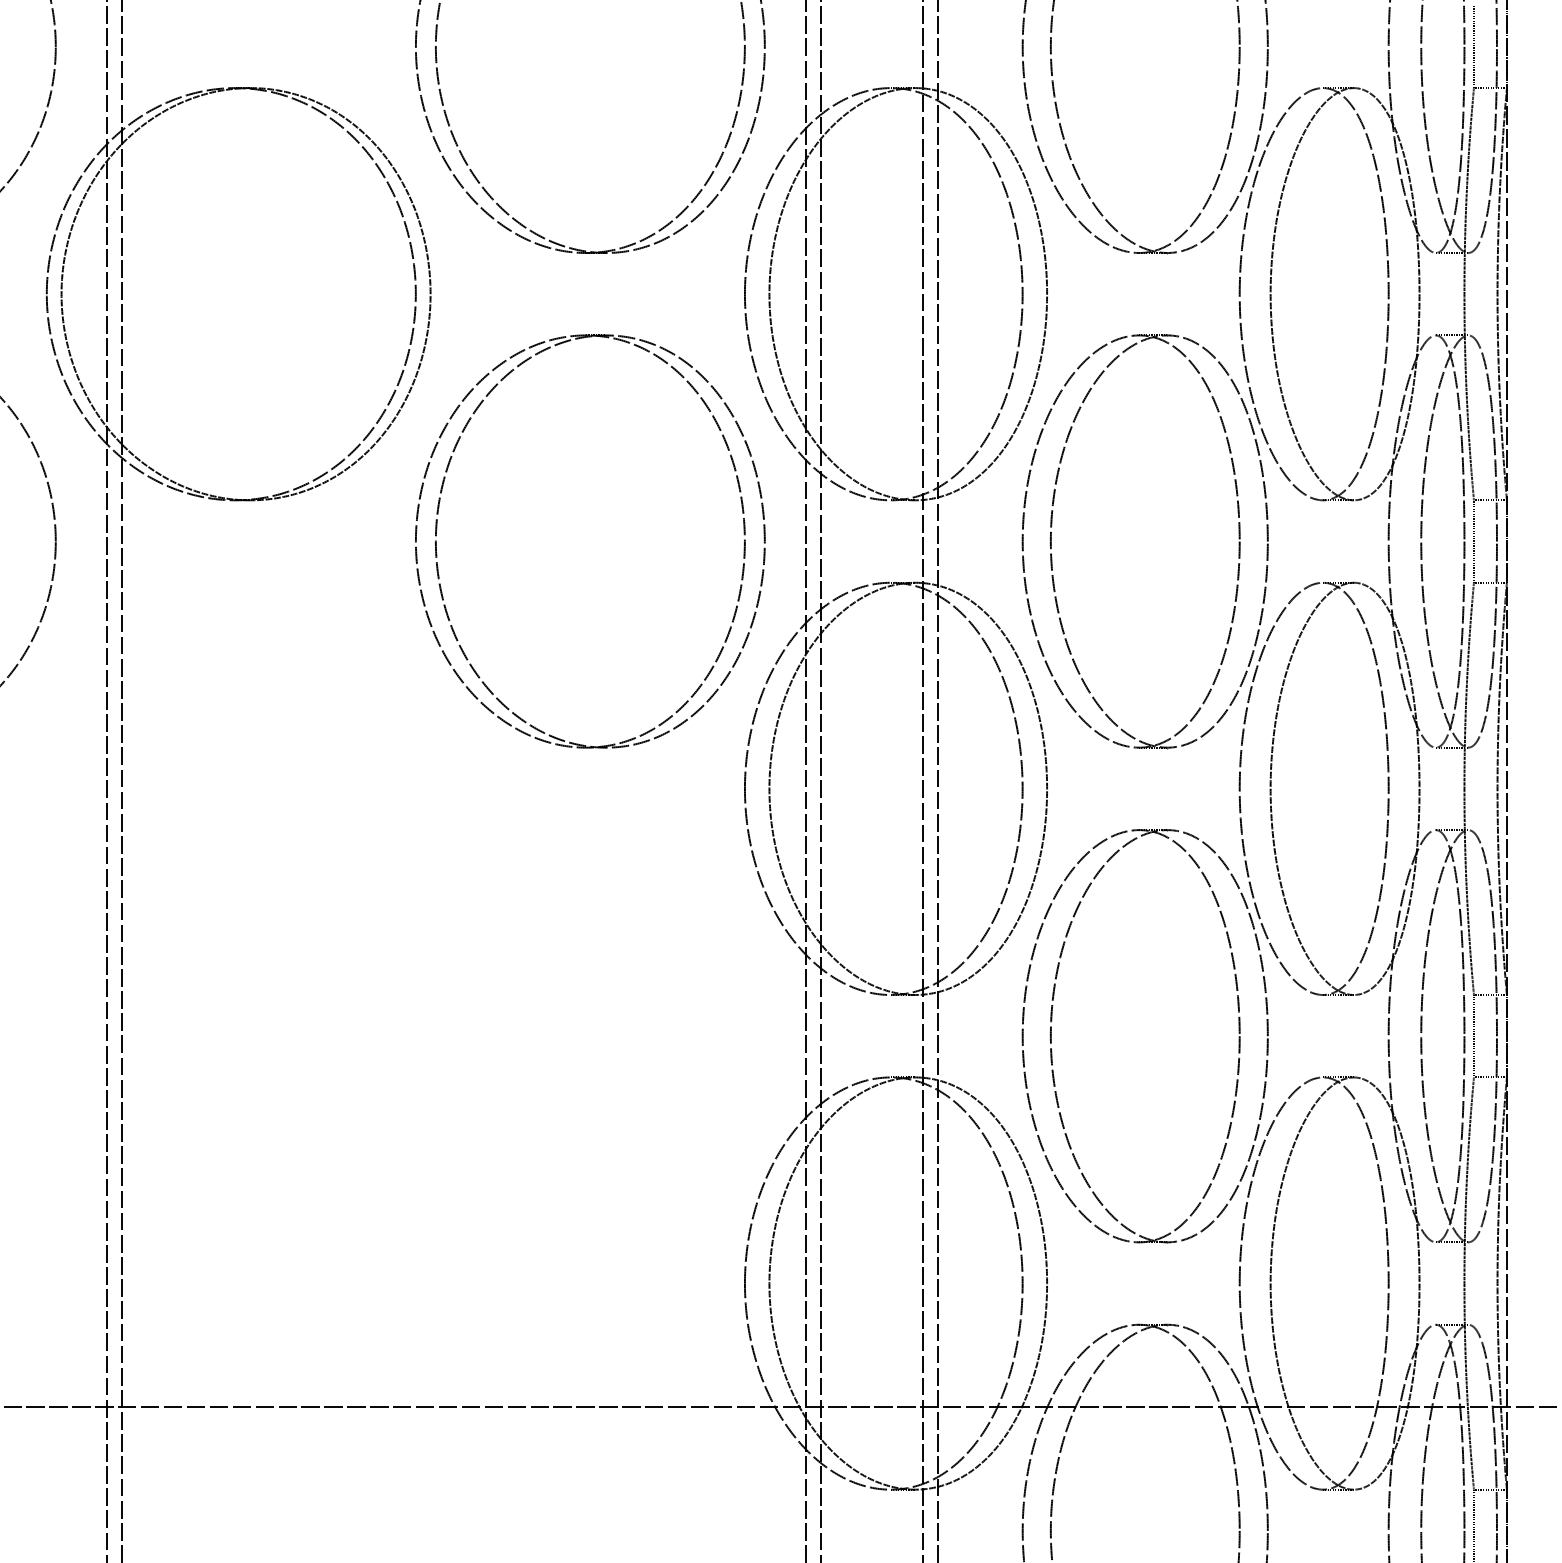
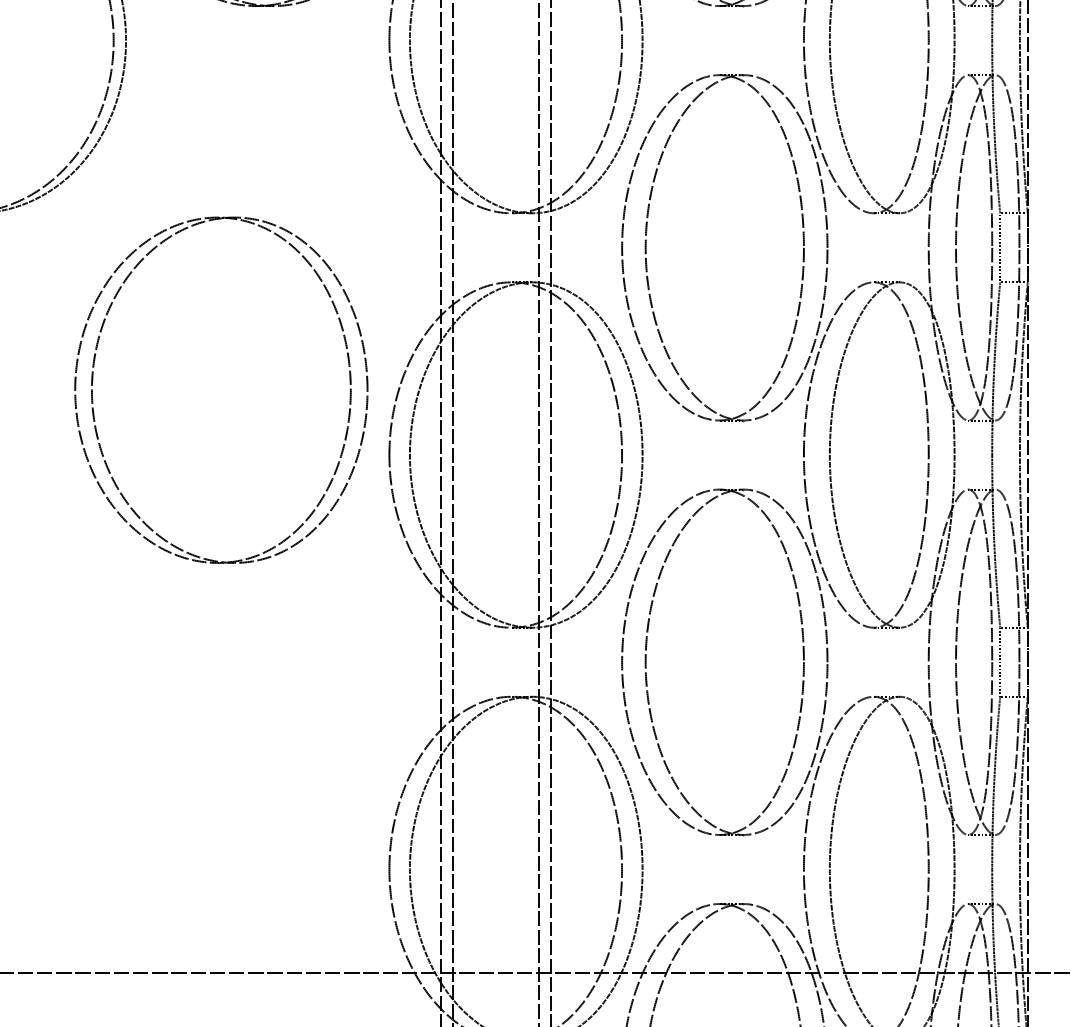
part: (743, 546) -> (349, 394), moved

